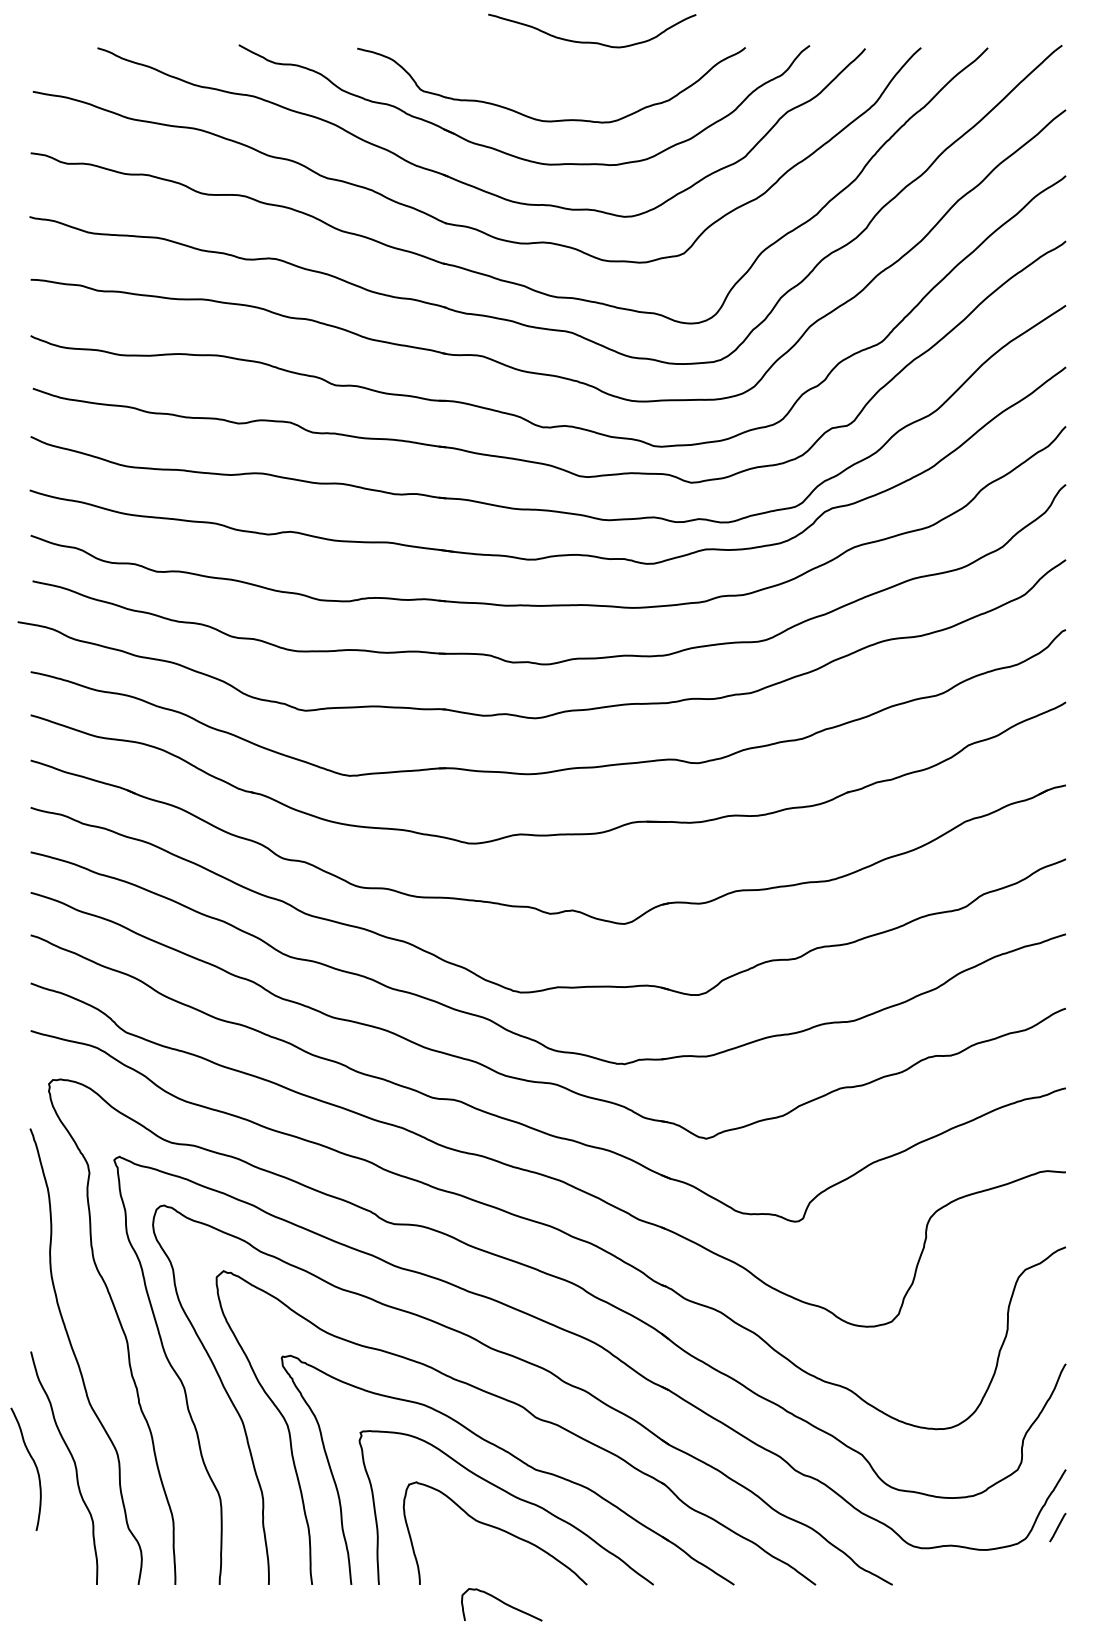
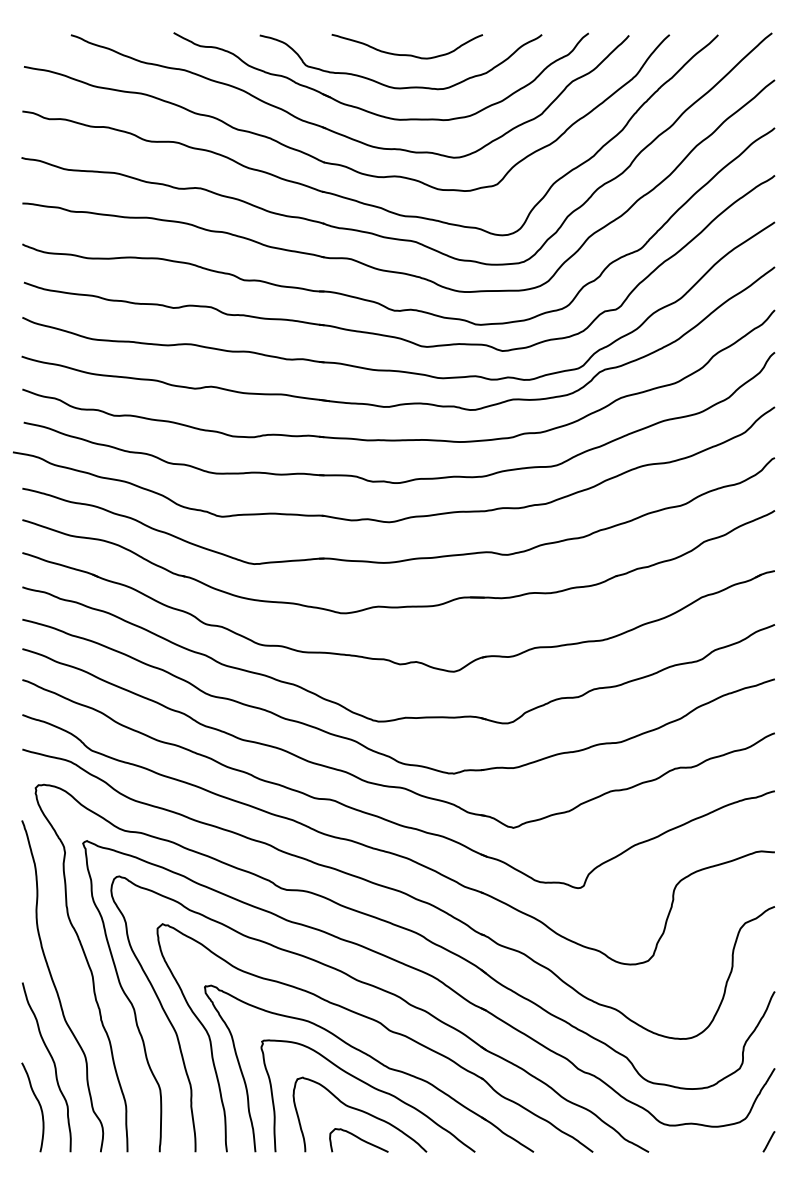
curve: (591, 41) -> (406, 54), moved
curve: (34, 1465) -> (38, 1104), moved
line: (1057, 1527) -> (768, 1141), moved
curve: (502, 1603) -> (359, 1139), moved

